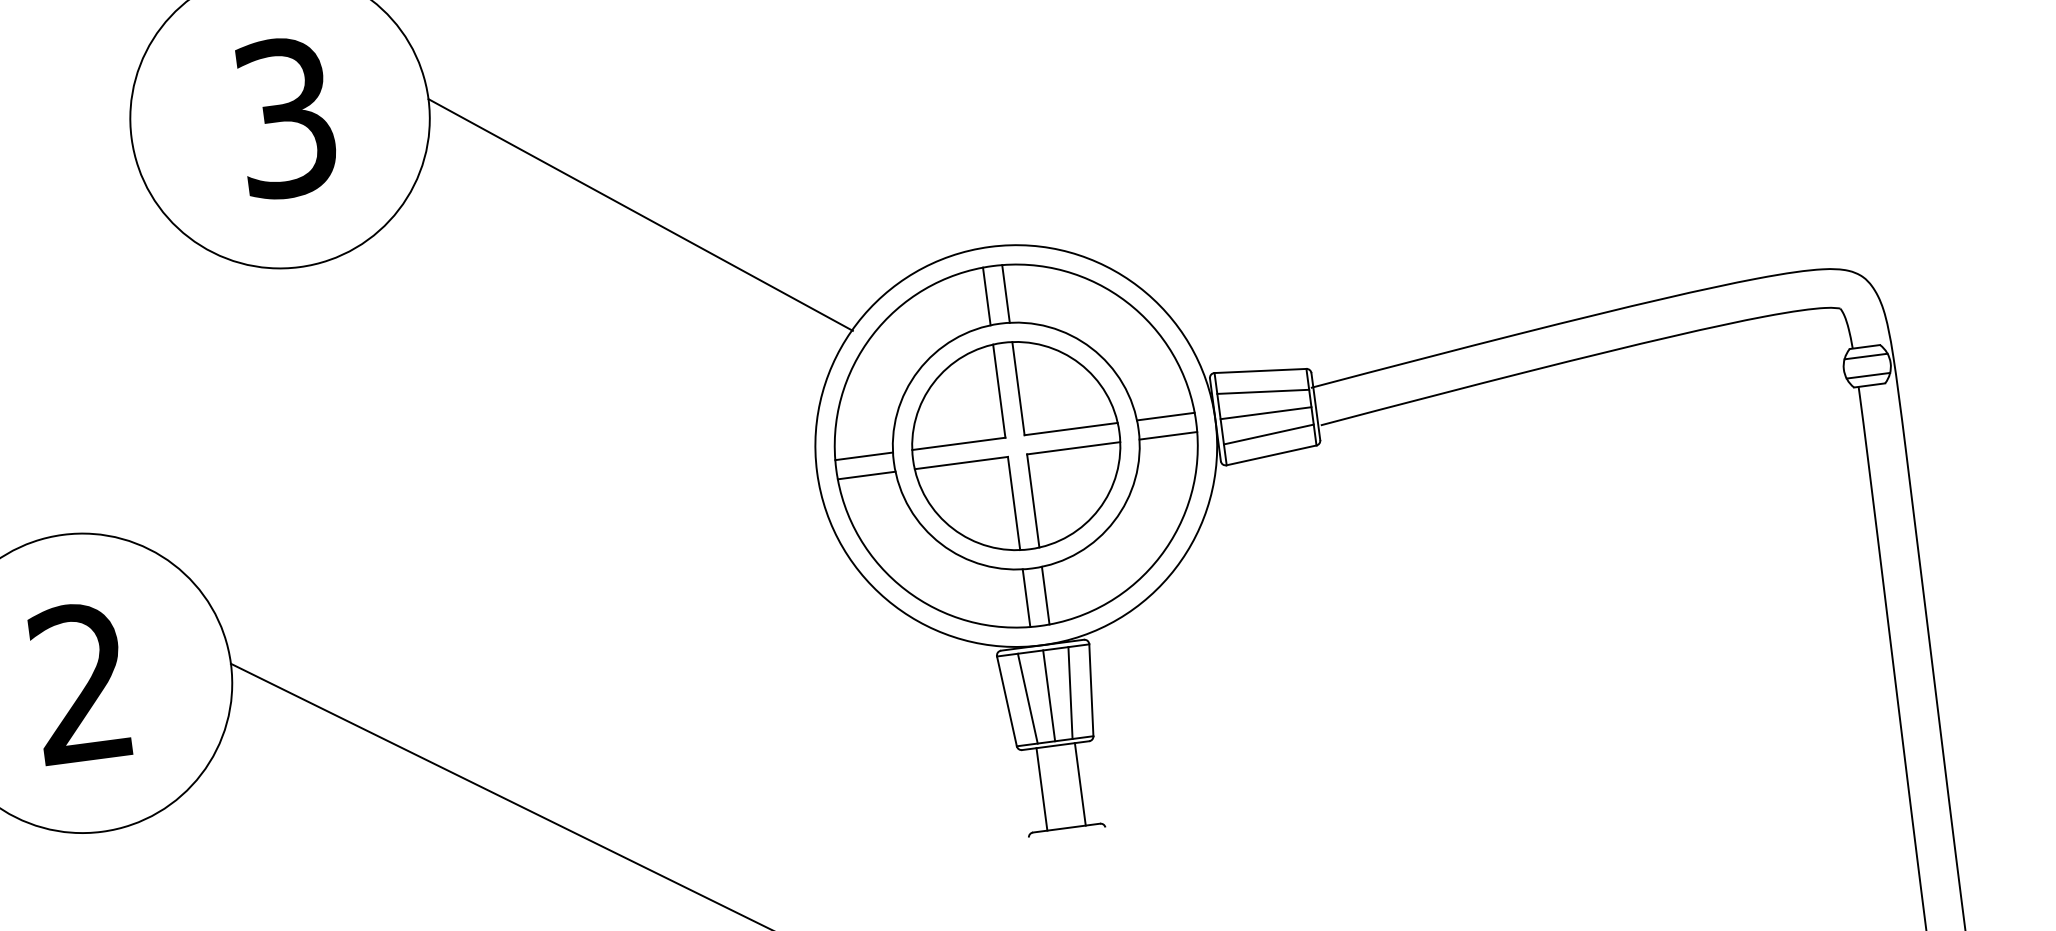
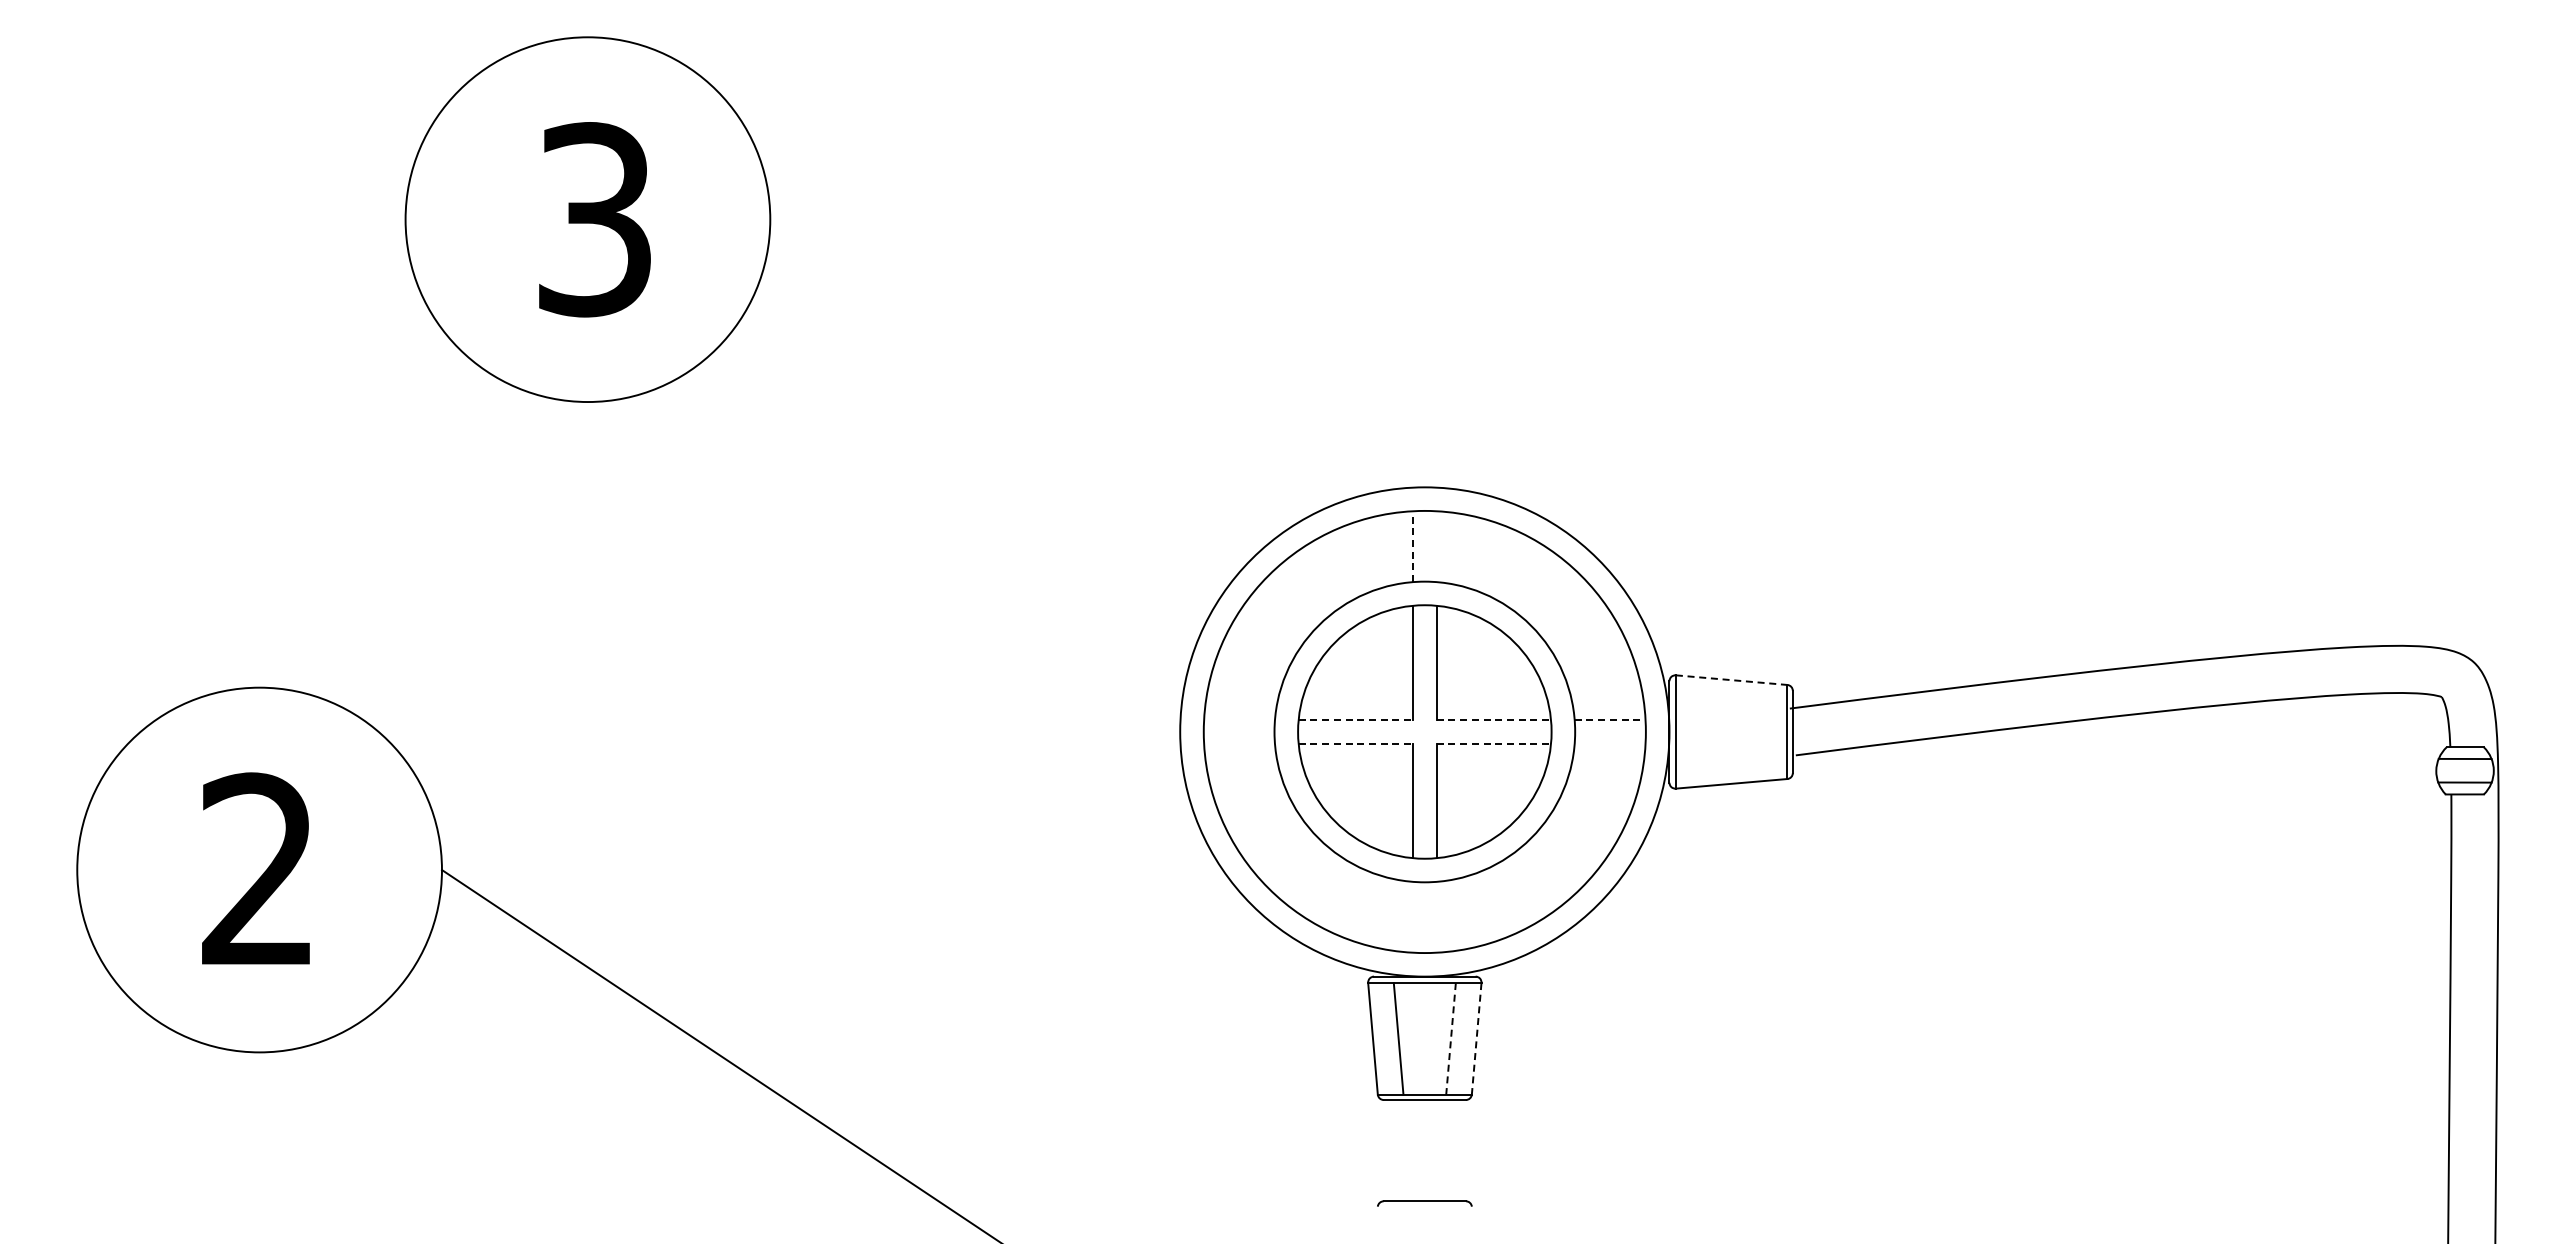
line: (640, 214) -> (1007, 392), removed
line: (1005, 293) -> (1436, 546), removed
line: (987, 296) -> (1413, 546), solid -> dashed
line: (1260, 371) -> (1731, 680), solid -> dashed
line: (1263, 391) -> (1731, 705), removed
line: (1265, 412) -> (1731, 731), removed
line: (1166, 416) -> (1610, 720), solid -> dashed
line: (1071, 429) -> (1494, 720), solid -> dashed
line: (1268, 434) -> (1731, 758), removed
line: (1167, 435) -> (1609, 743), removed
line: (959, 444) -> (1356, 720), solid -> dashed
line: (1074, 447) -> (1494, 743), solid -> dashed
line: (864, 456) -> (1239, 720), removed
line: (961, 462) -> (1356, 743), solid -> dashed
line: (866, 475) -> (1239, 743), removed
line: (1045, 595) -> (1436, 916), removed
line: (1026, 597) -> (1413, 916), removed
line: (1091, 690) -> (1476, 1038), solid -> dashed
line: (1070, 692) -> (1451, 1038), solid -> dashed
line: (1048, 695) -> (1424, 1038), removed
line: (1080, 784) -> (1448, 1150), removed
line: (1042, 789) -> (1401, 1150), removed

